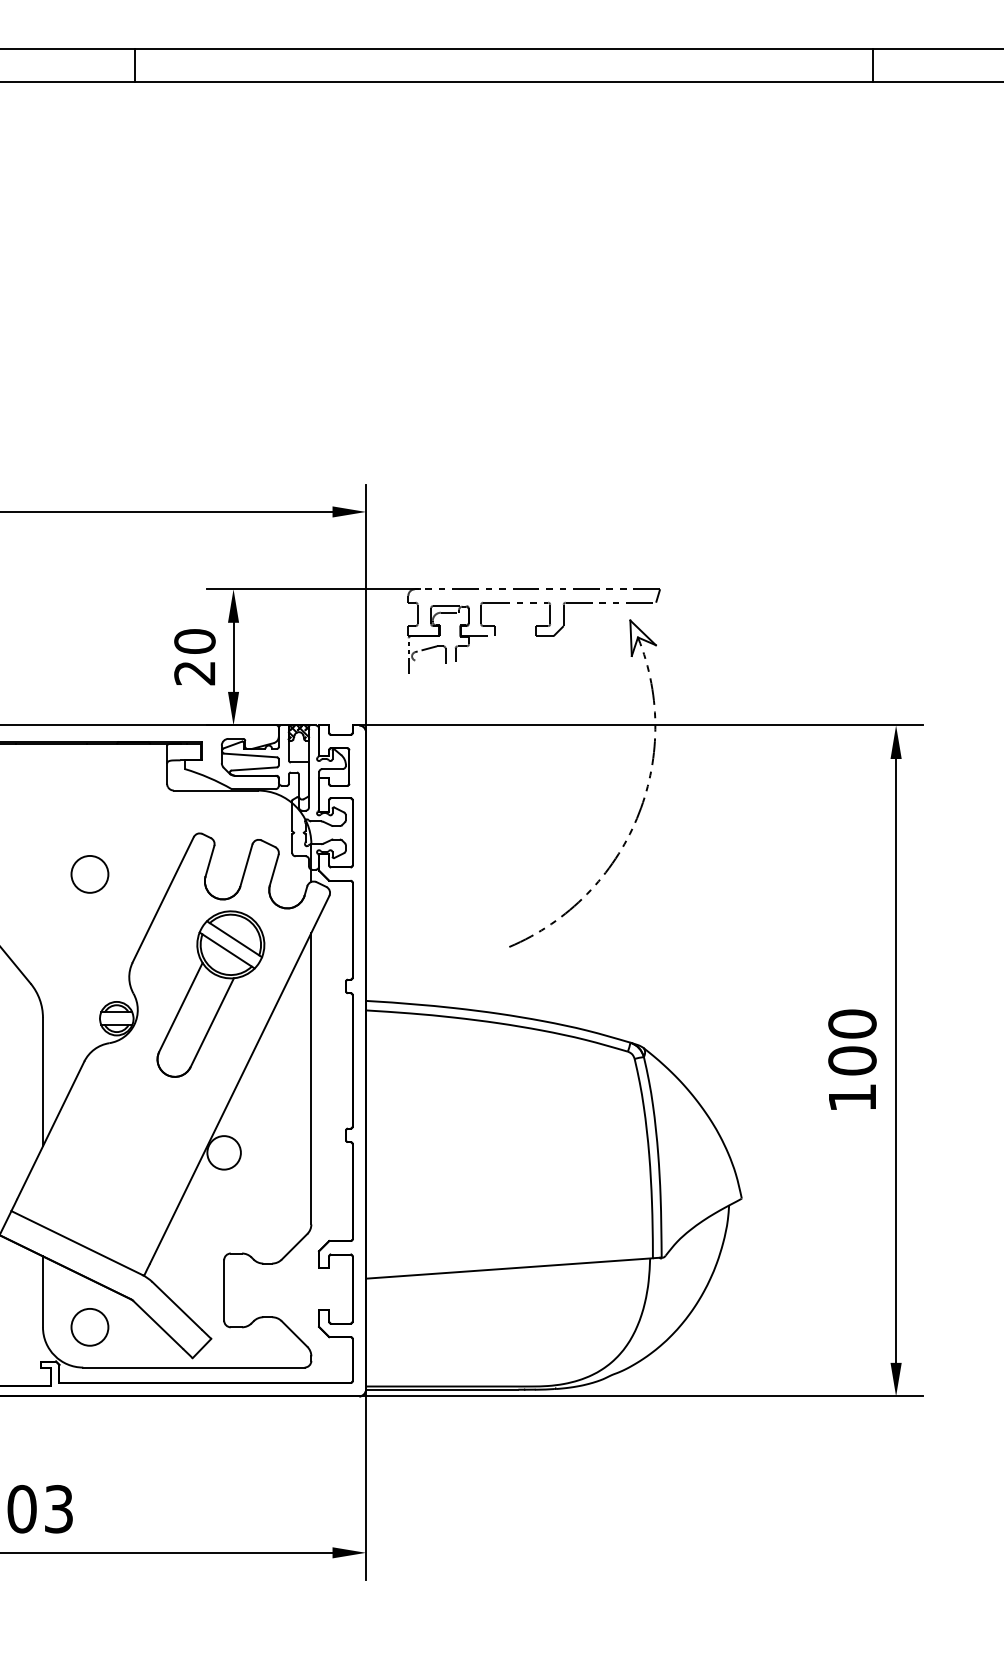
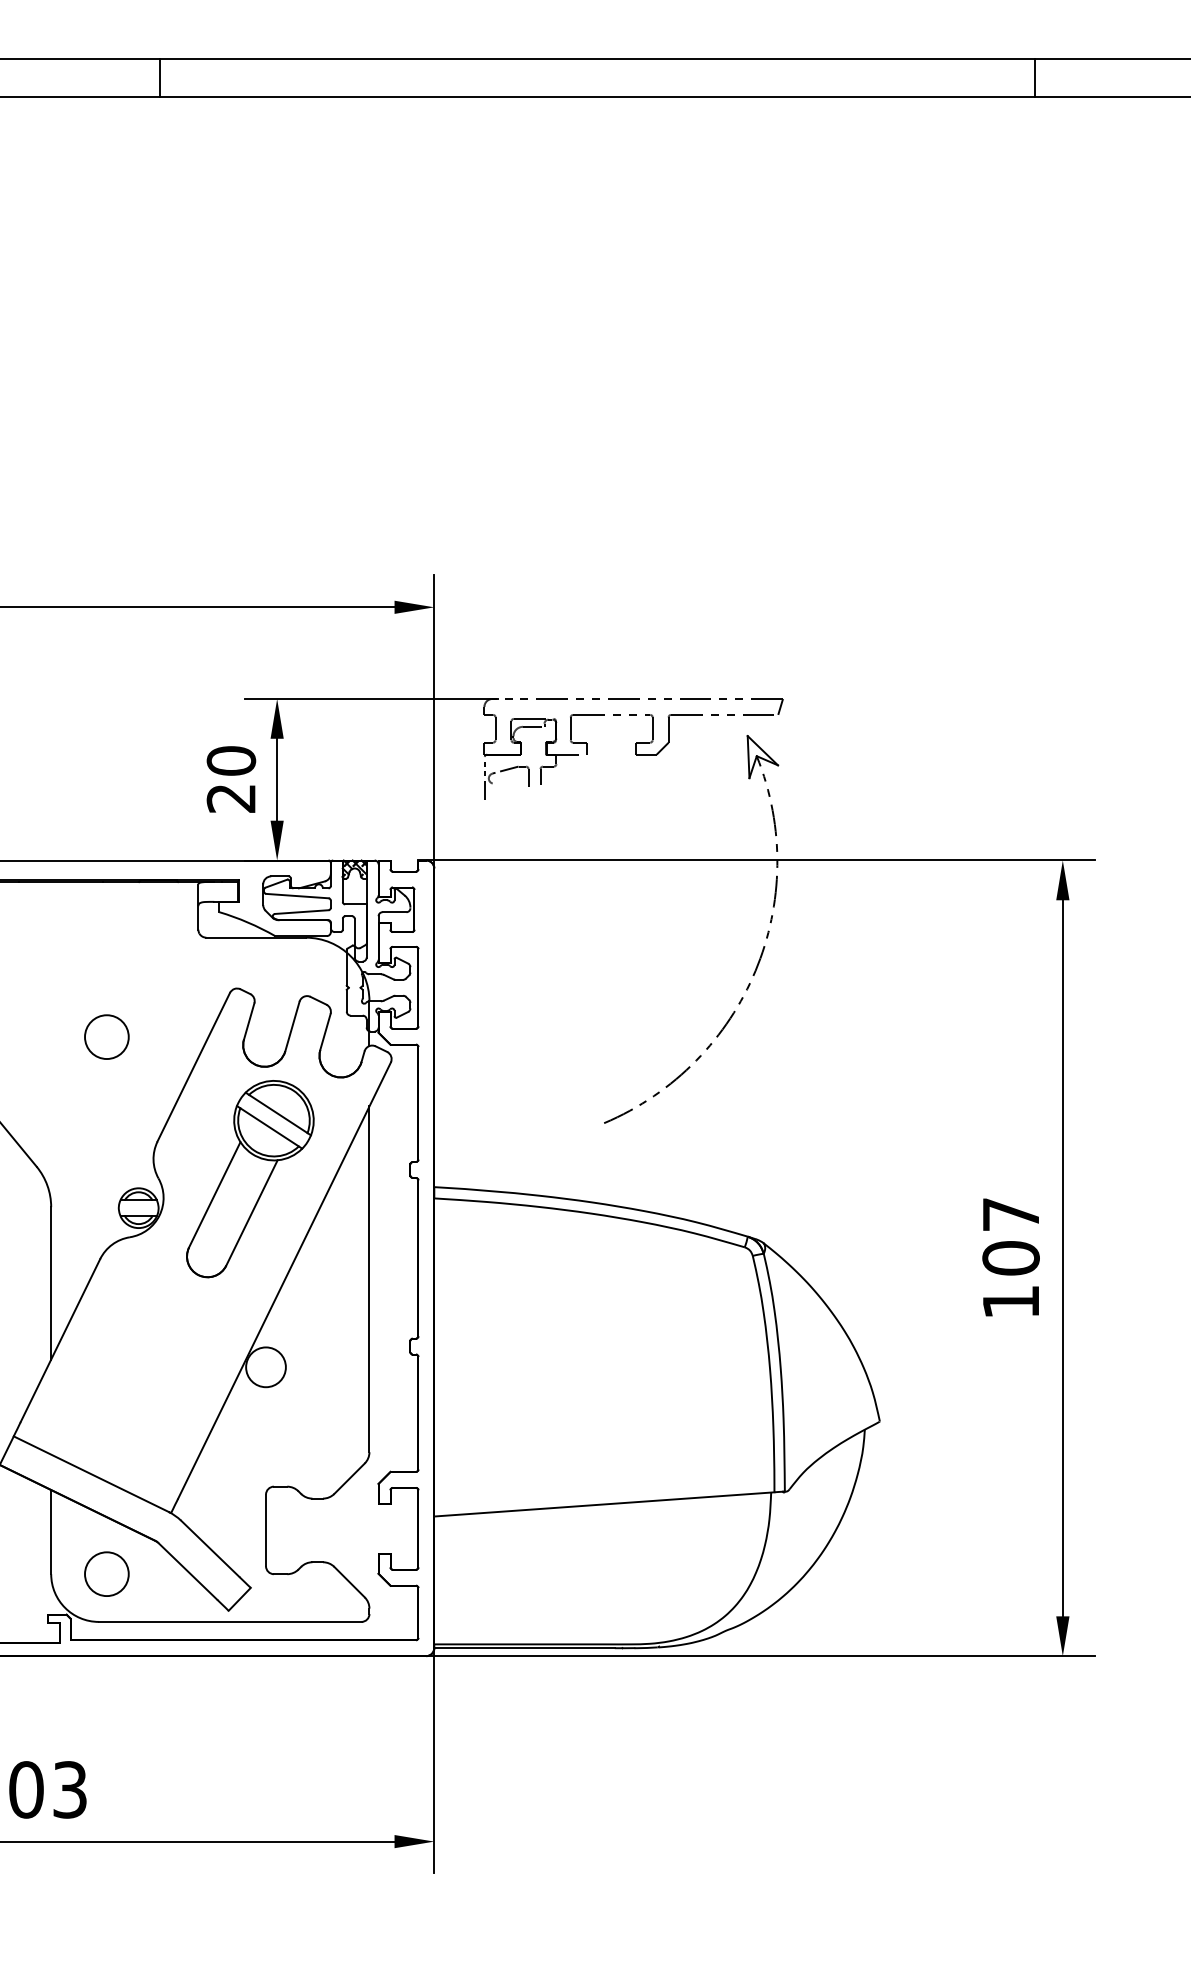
text: (851, 1023) -> (1010, 1214), 100 -> 107

